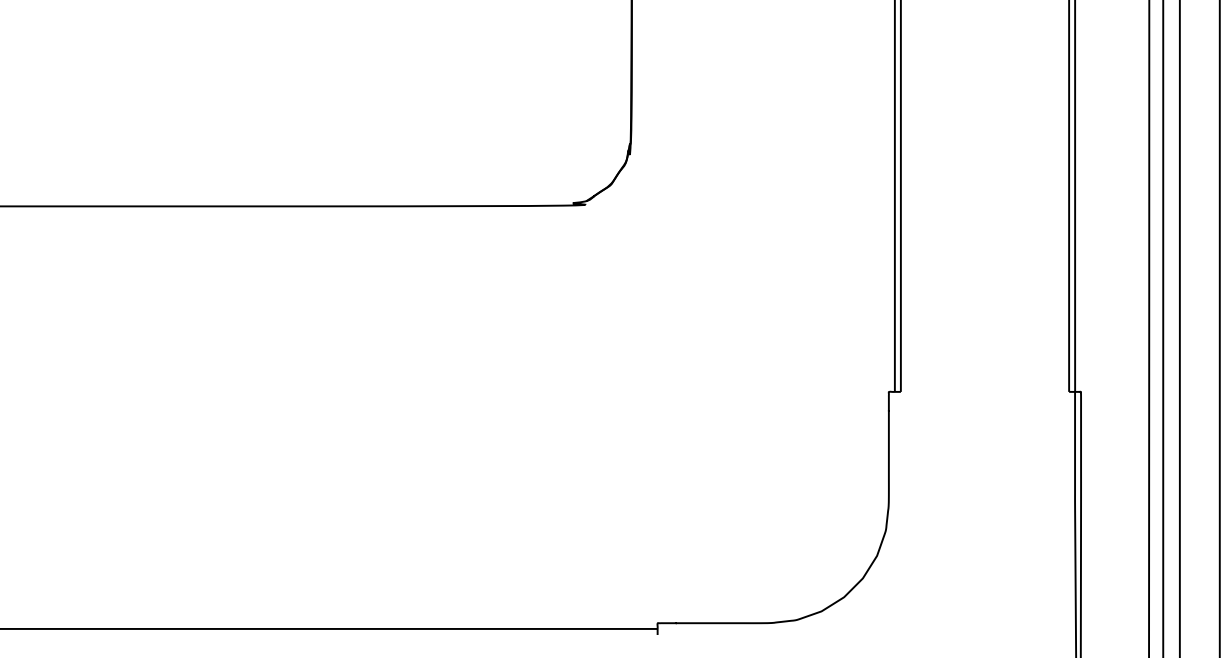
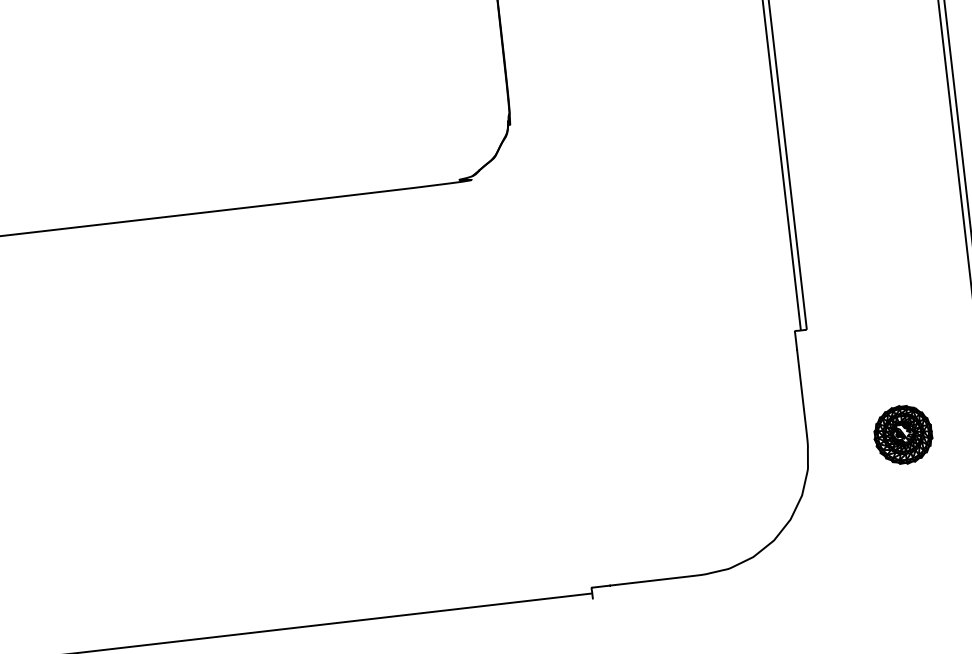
part: (984, 507) -> (903, 435), added

